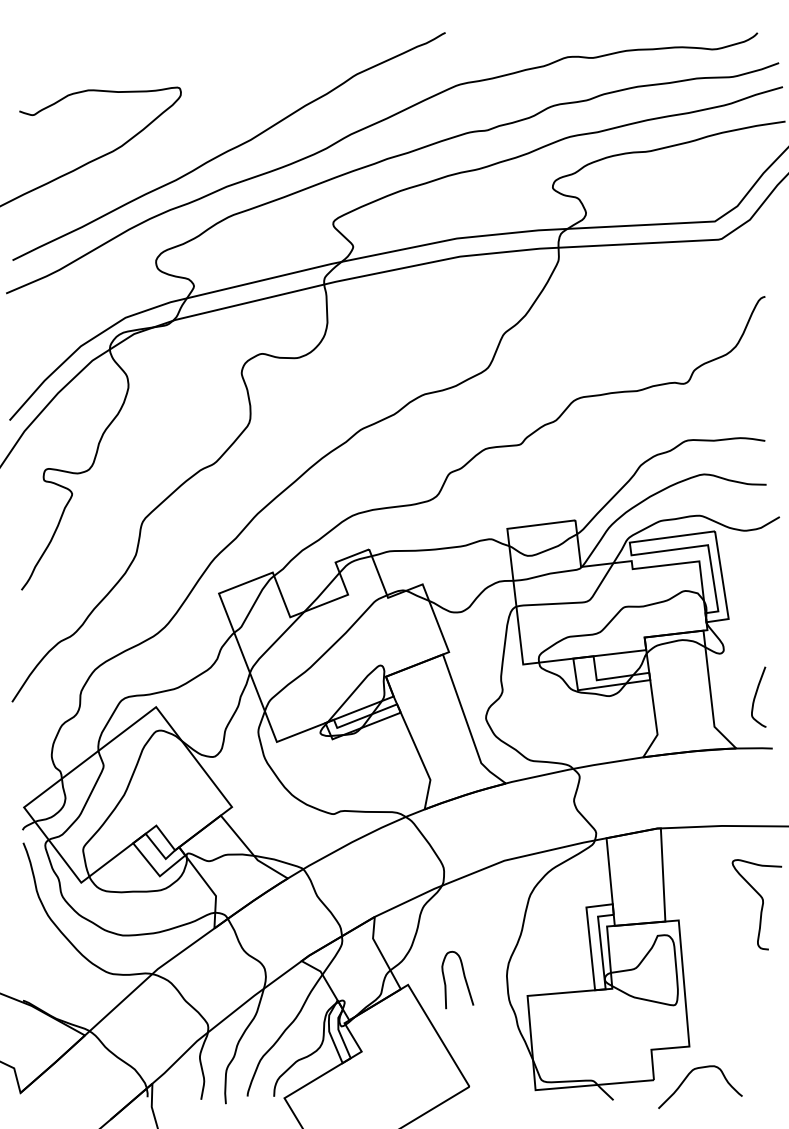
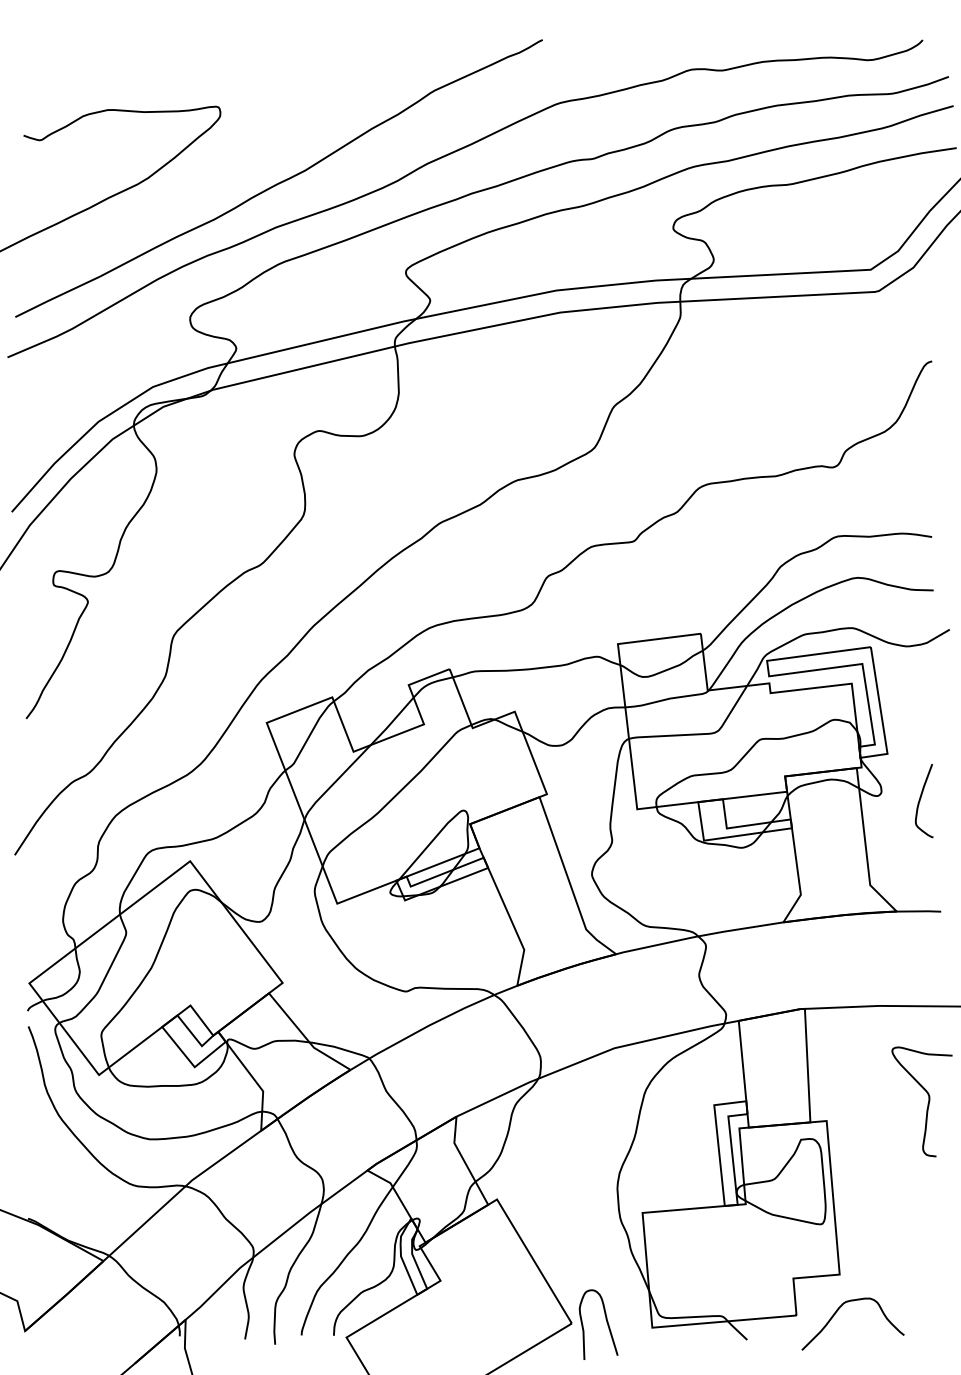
curve: (755, 697) -> (920, 801), moved
curve: (464, 978) -> (606, 1322), moved

